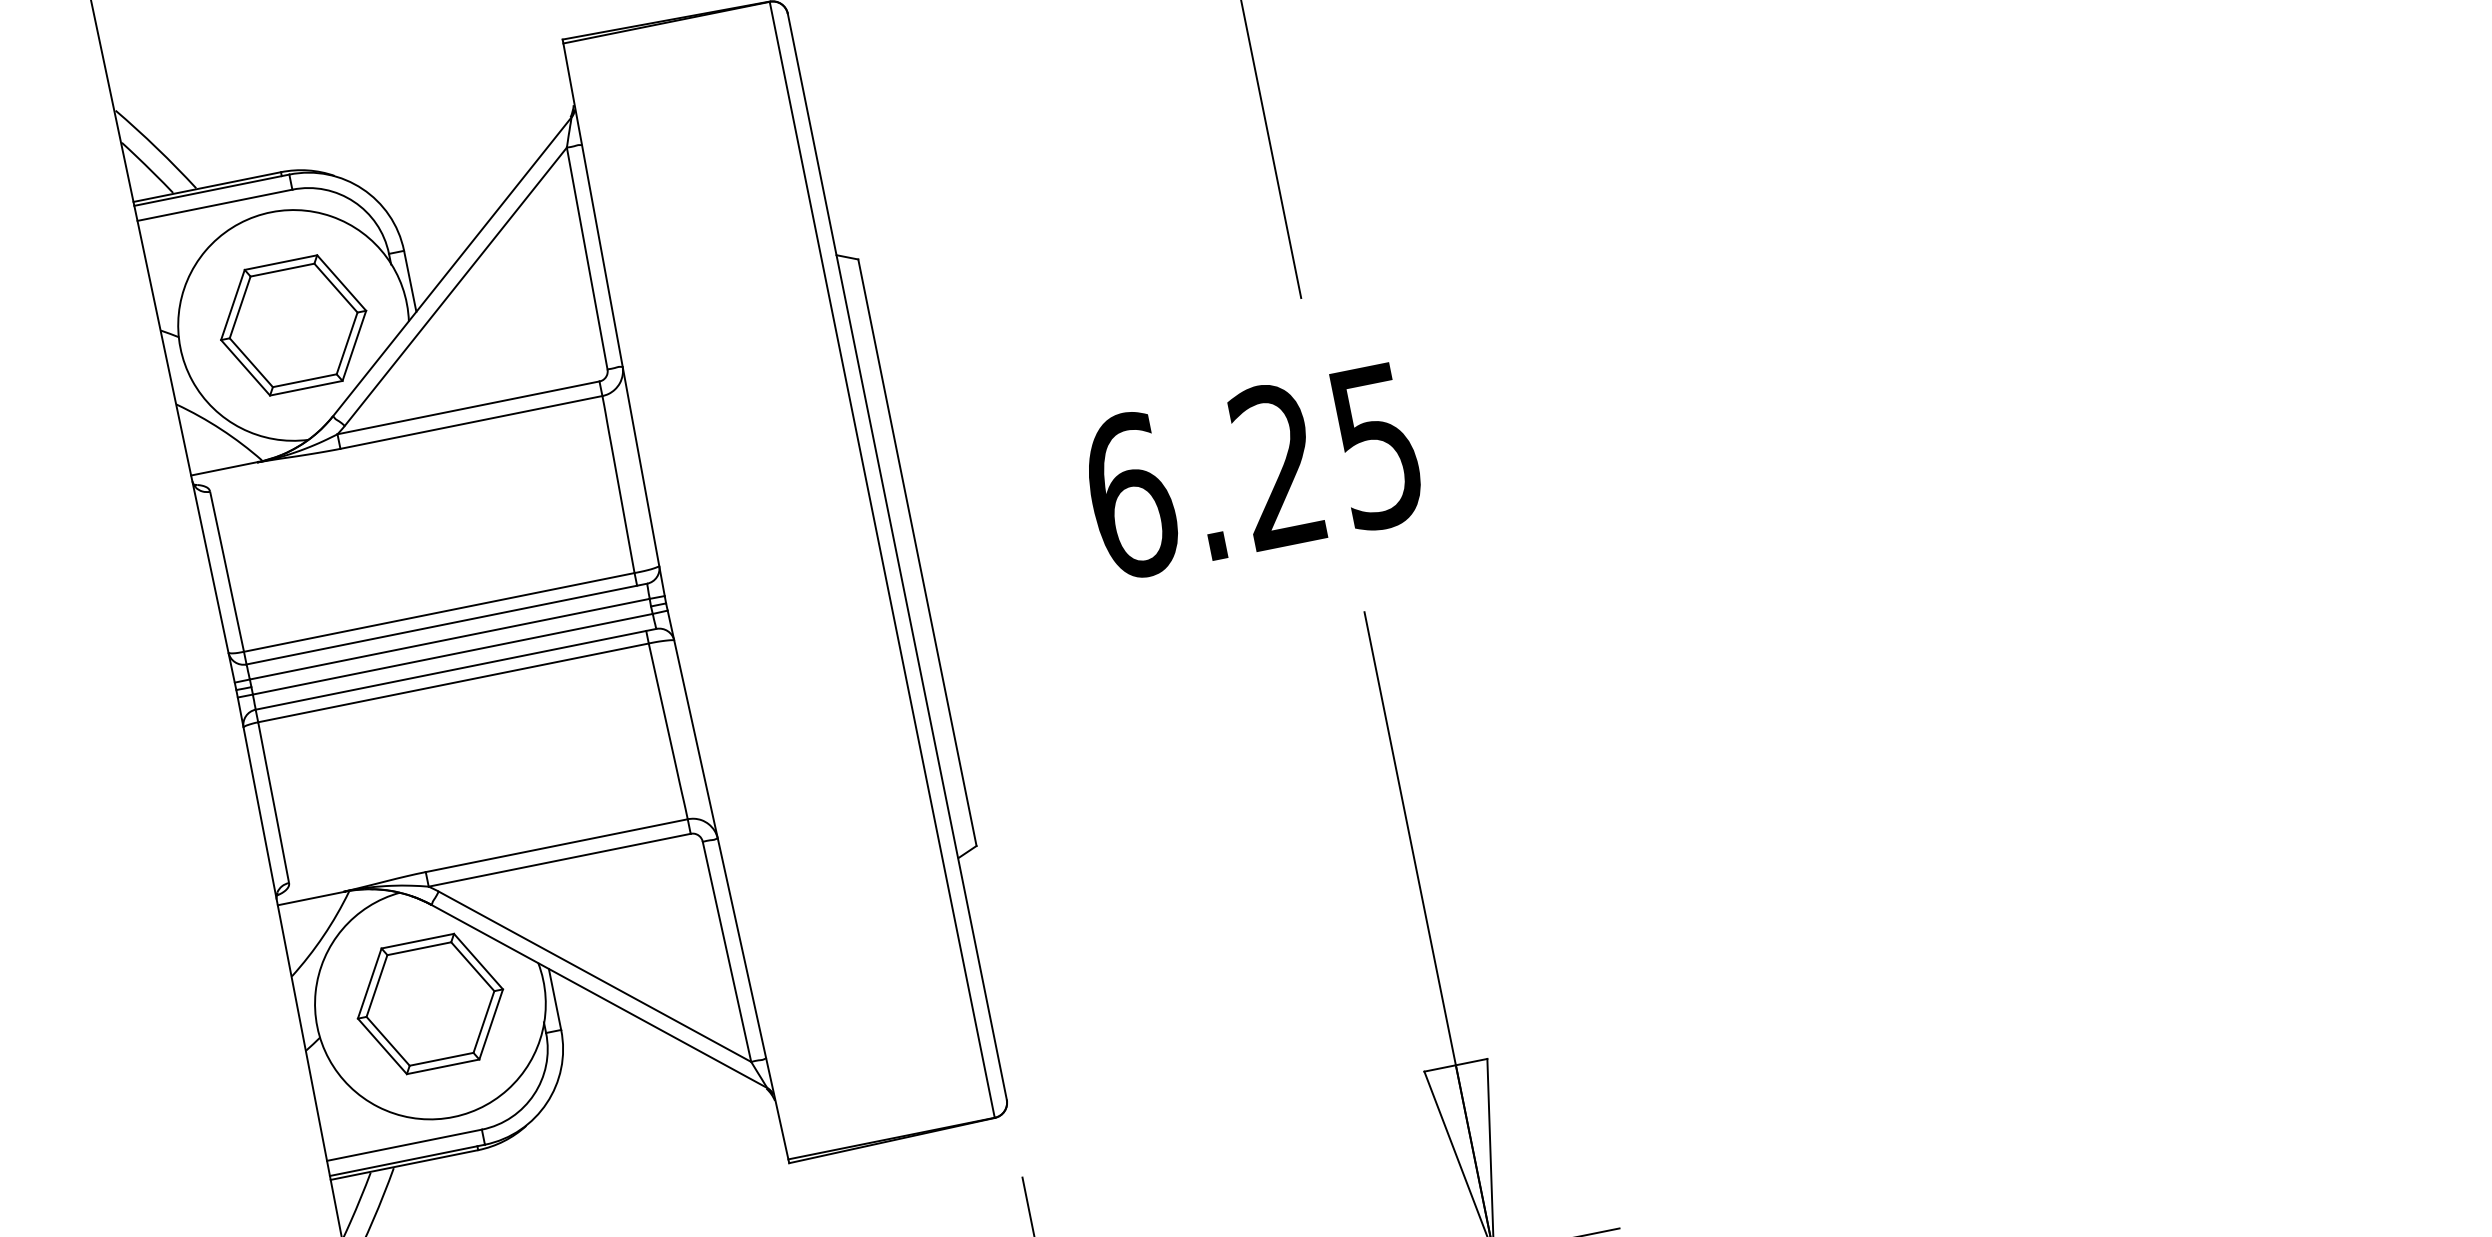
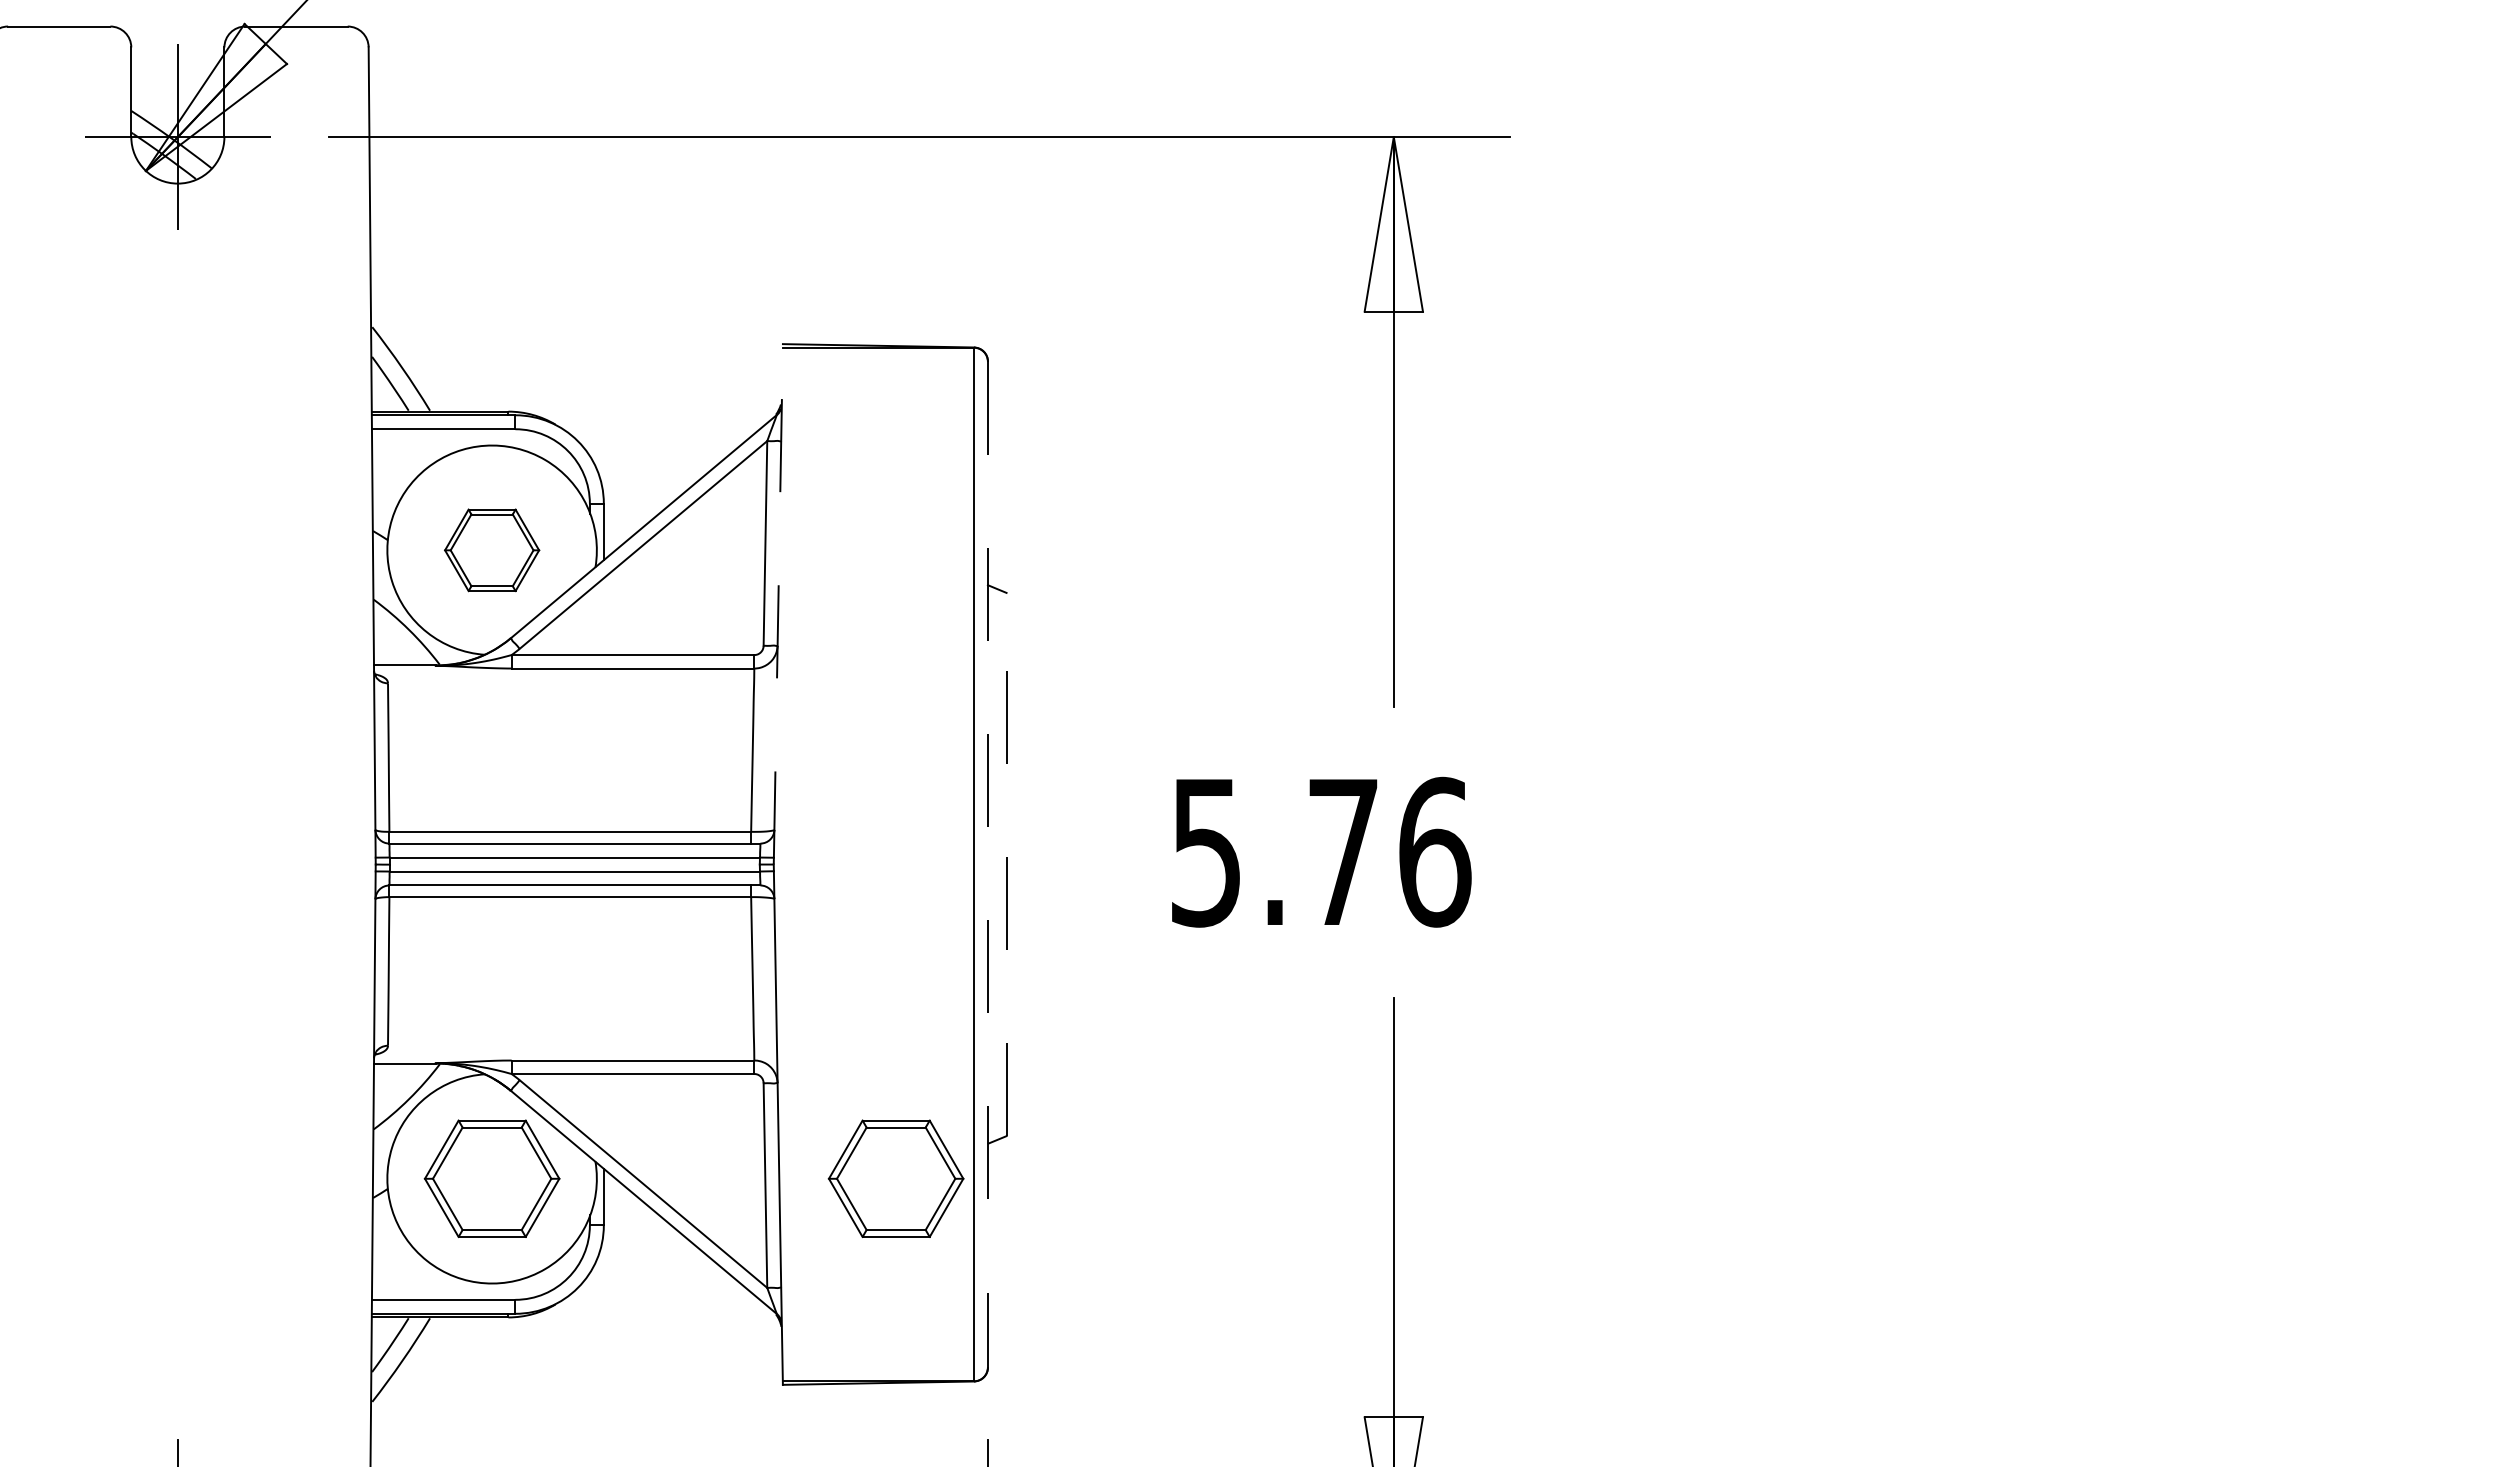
line: (614, 320) -> (778, 603), solid -> dashed
part: (292, 325) -> (491, 550), size x0.7
text: (1254, 470) -> (1321, 851), 6.25 -> 5.76
line: (917, 552) -> (1006, 864), solid -> dashed
line: (896, 556) -> (987, 864), solid -> dashed
part: (865, 915) -> (895, 1178), added

